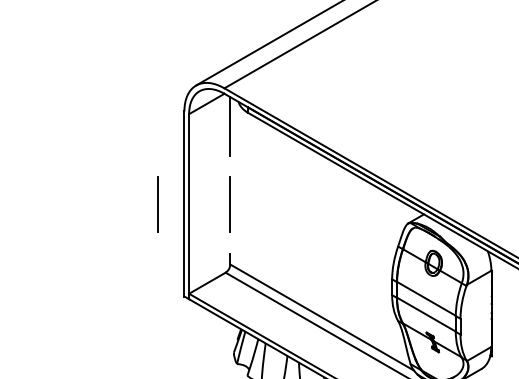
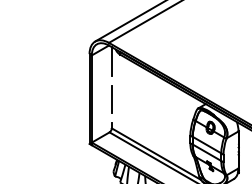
line: (157, 204) -> (76, 99), removed

